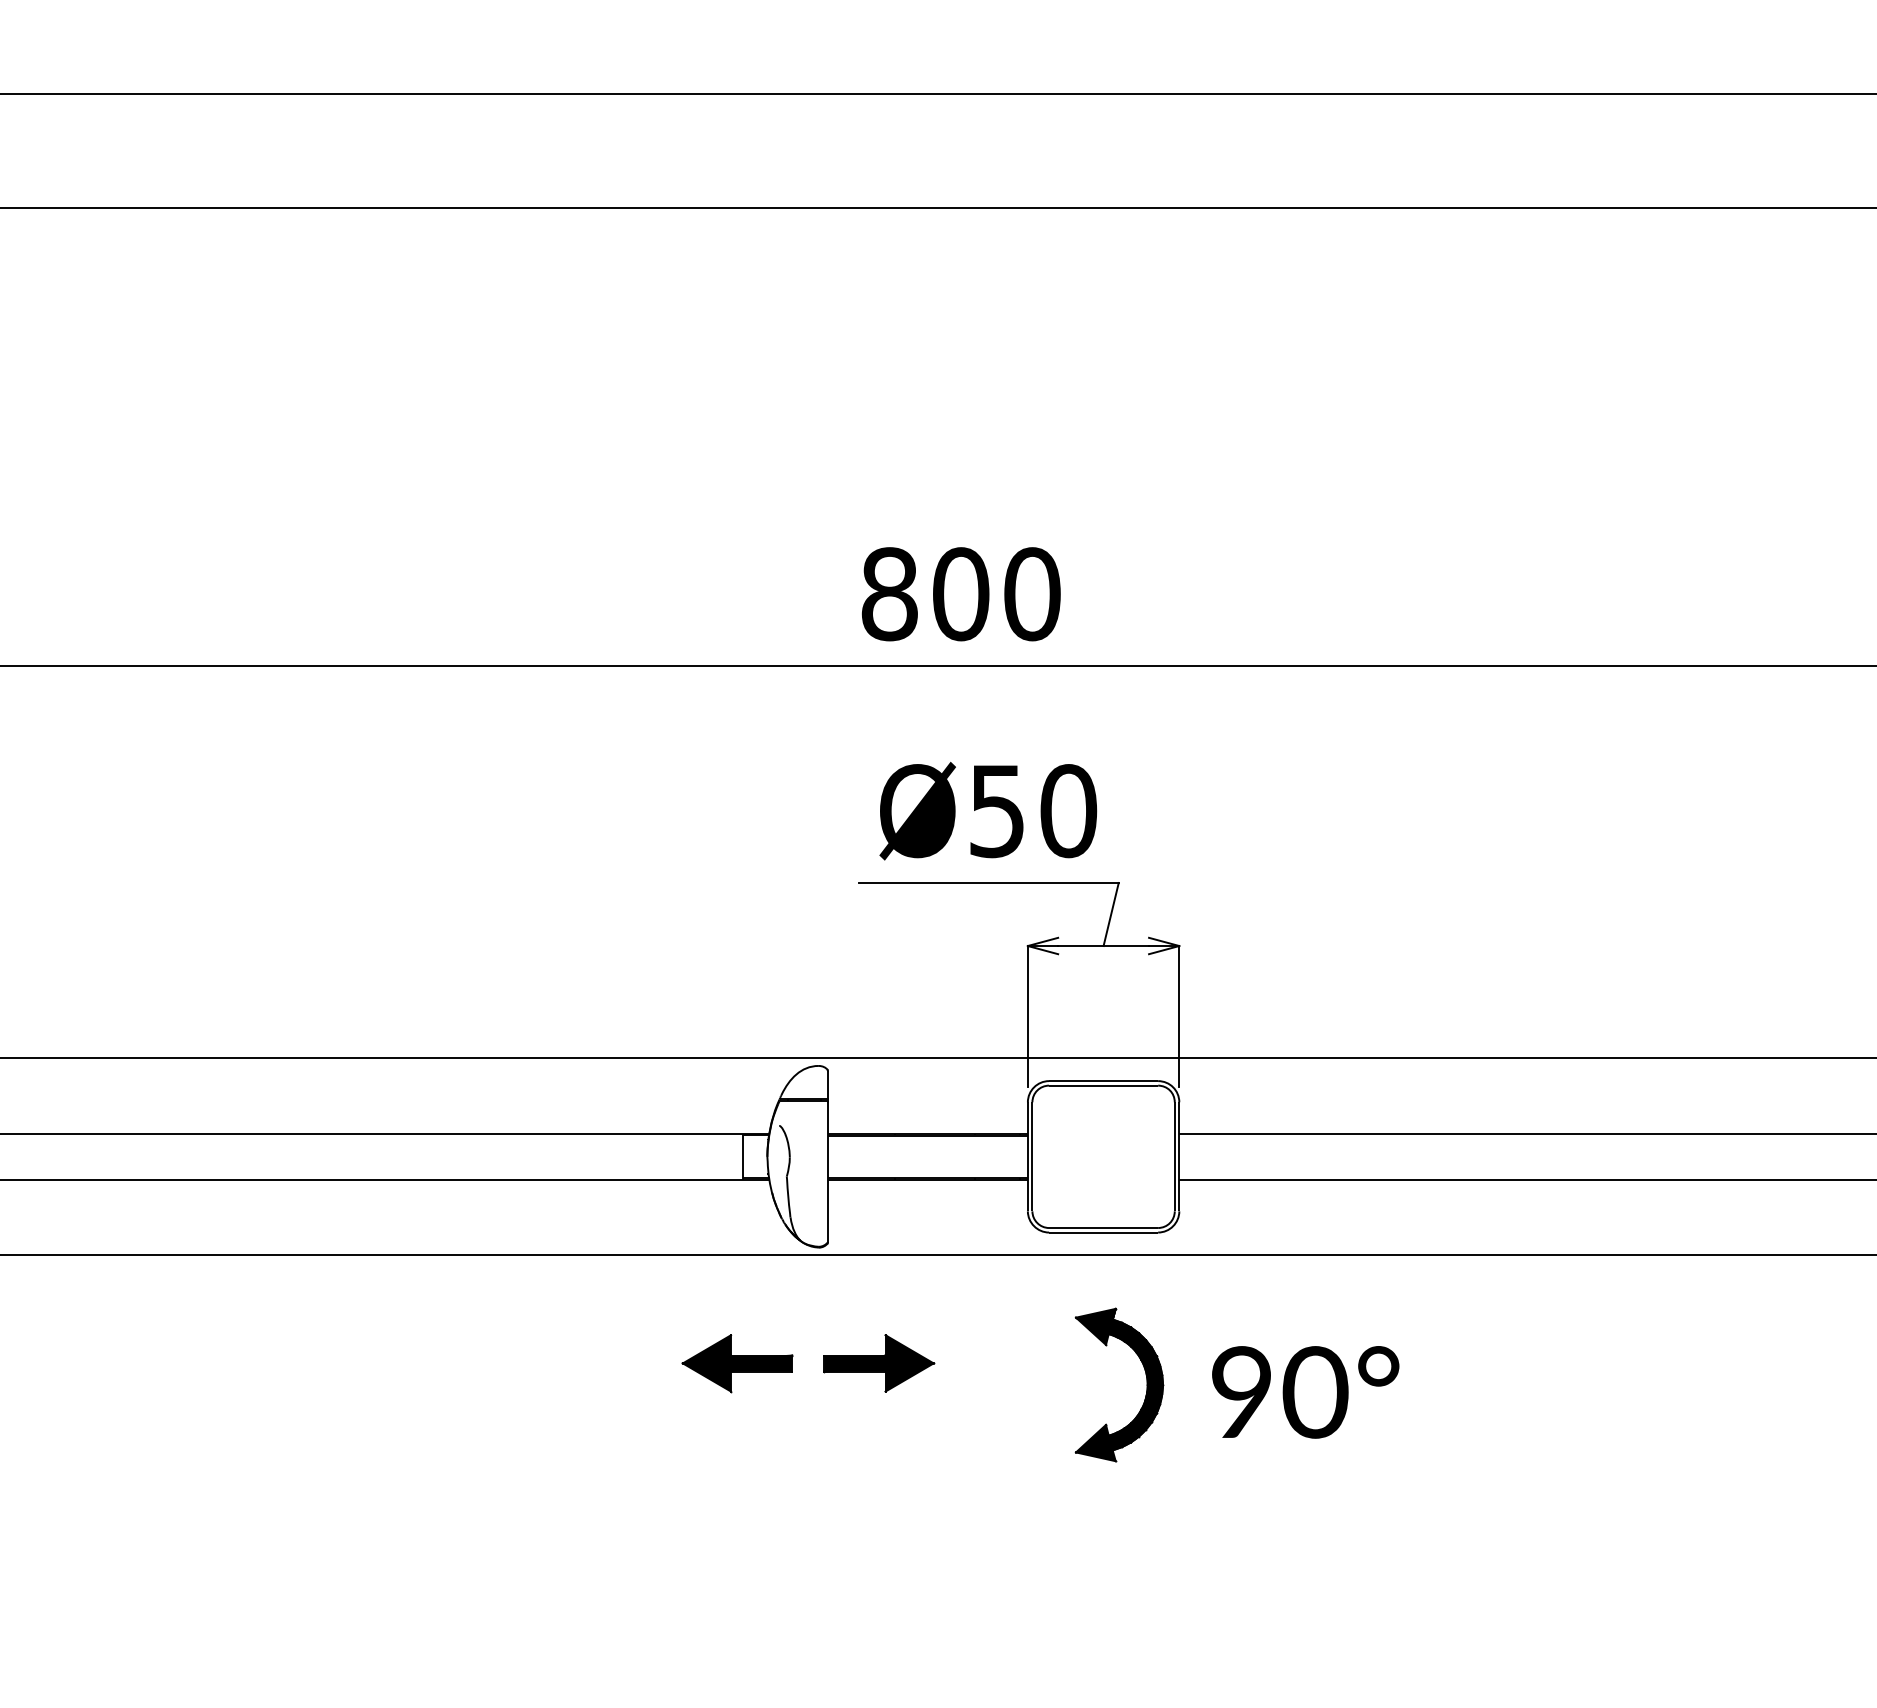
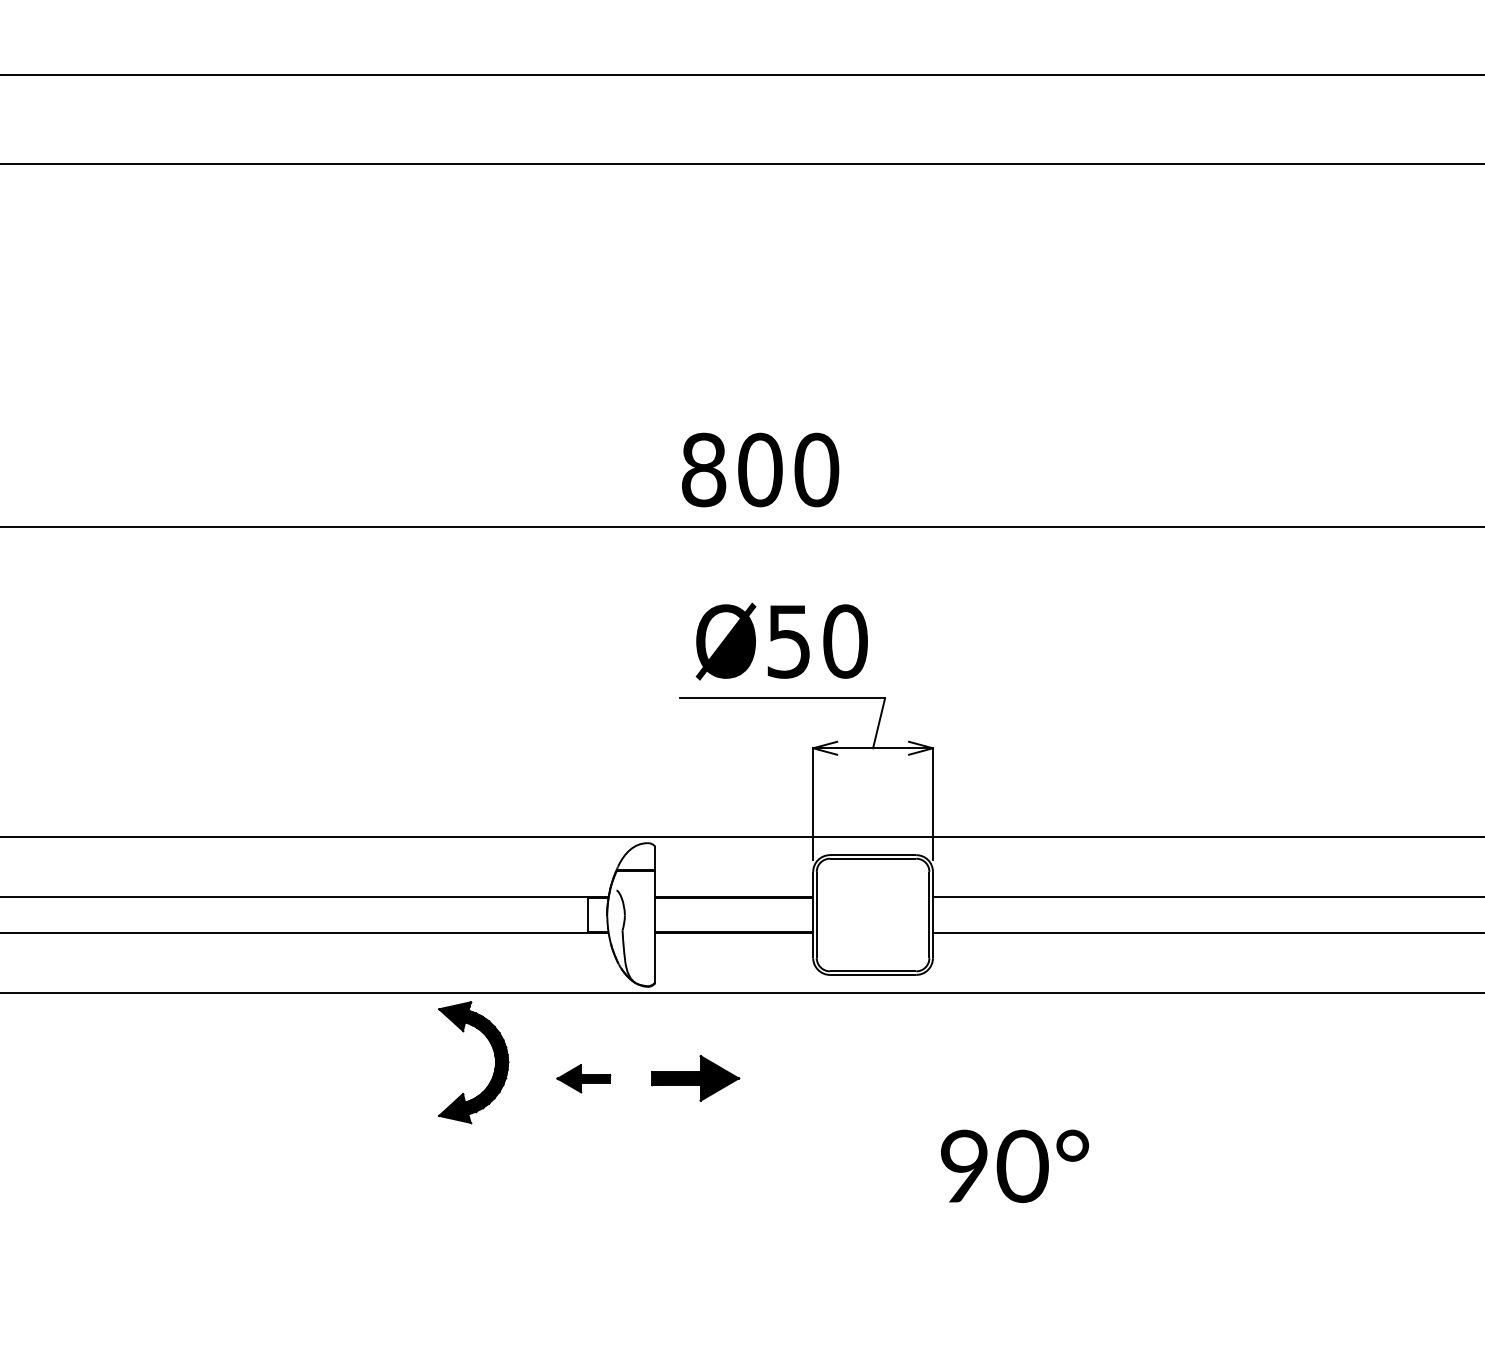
part: (737, 1363) -> (583, 1078), size x0.6
part: (1145, 1379) -> (494, 1058), moved
text: (1306, 1391) -> (1015, 1165), moved

